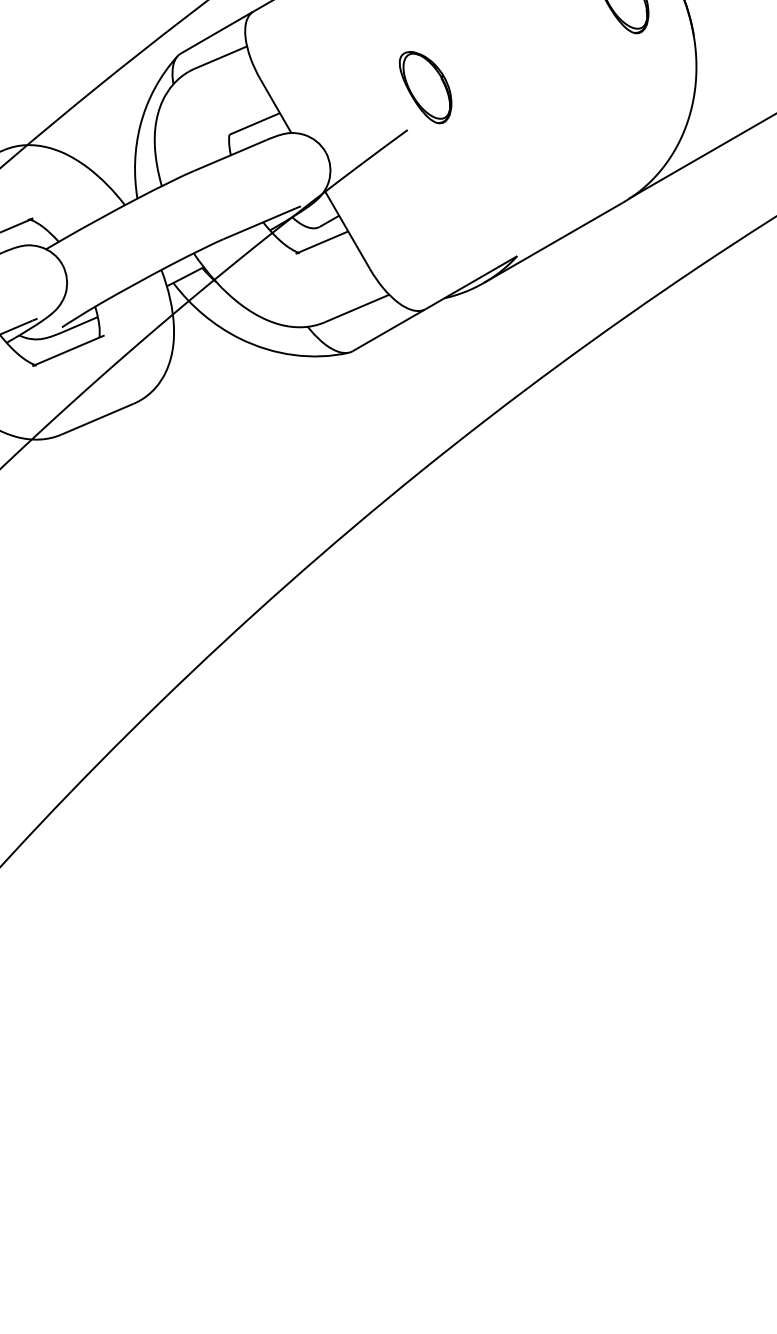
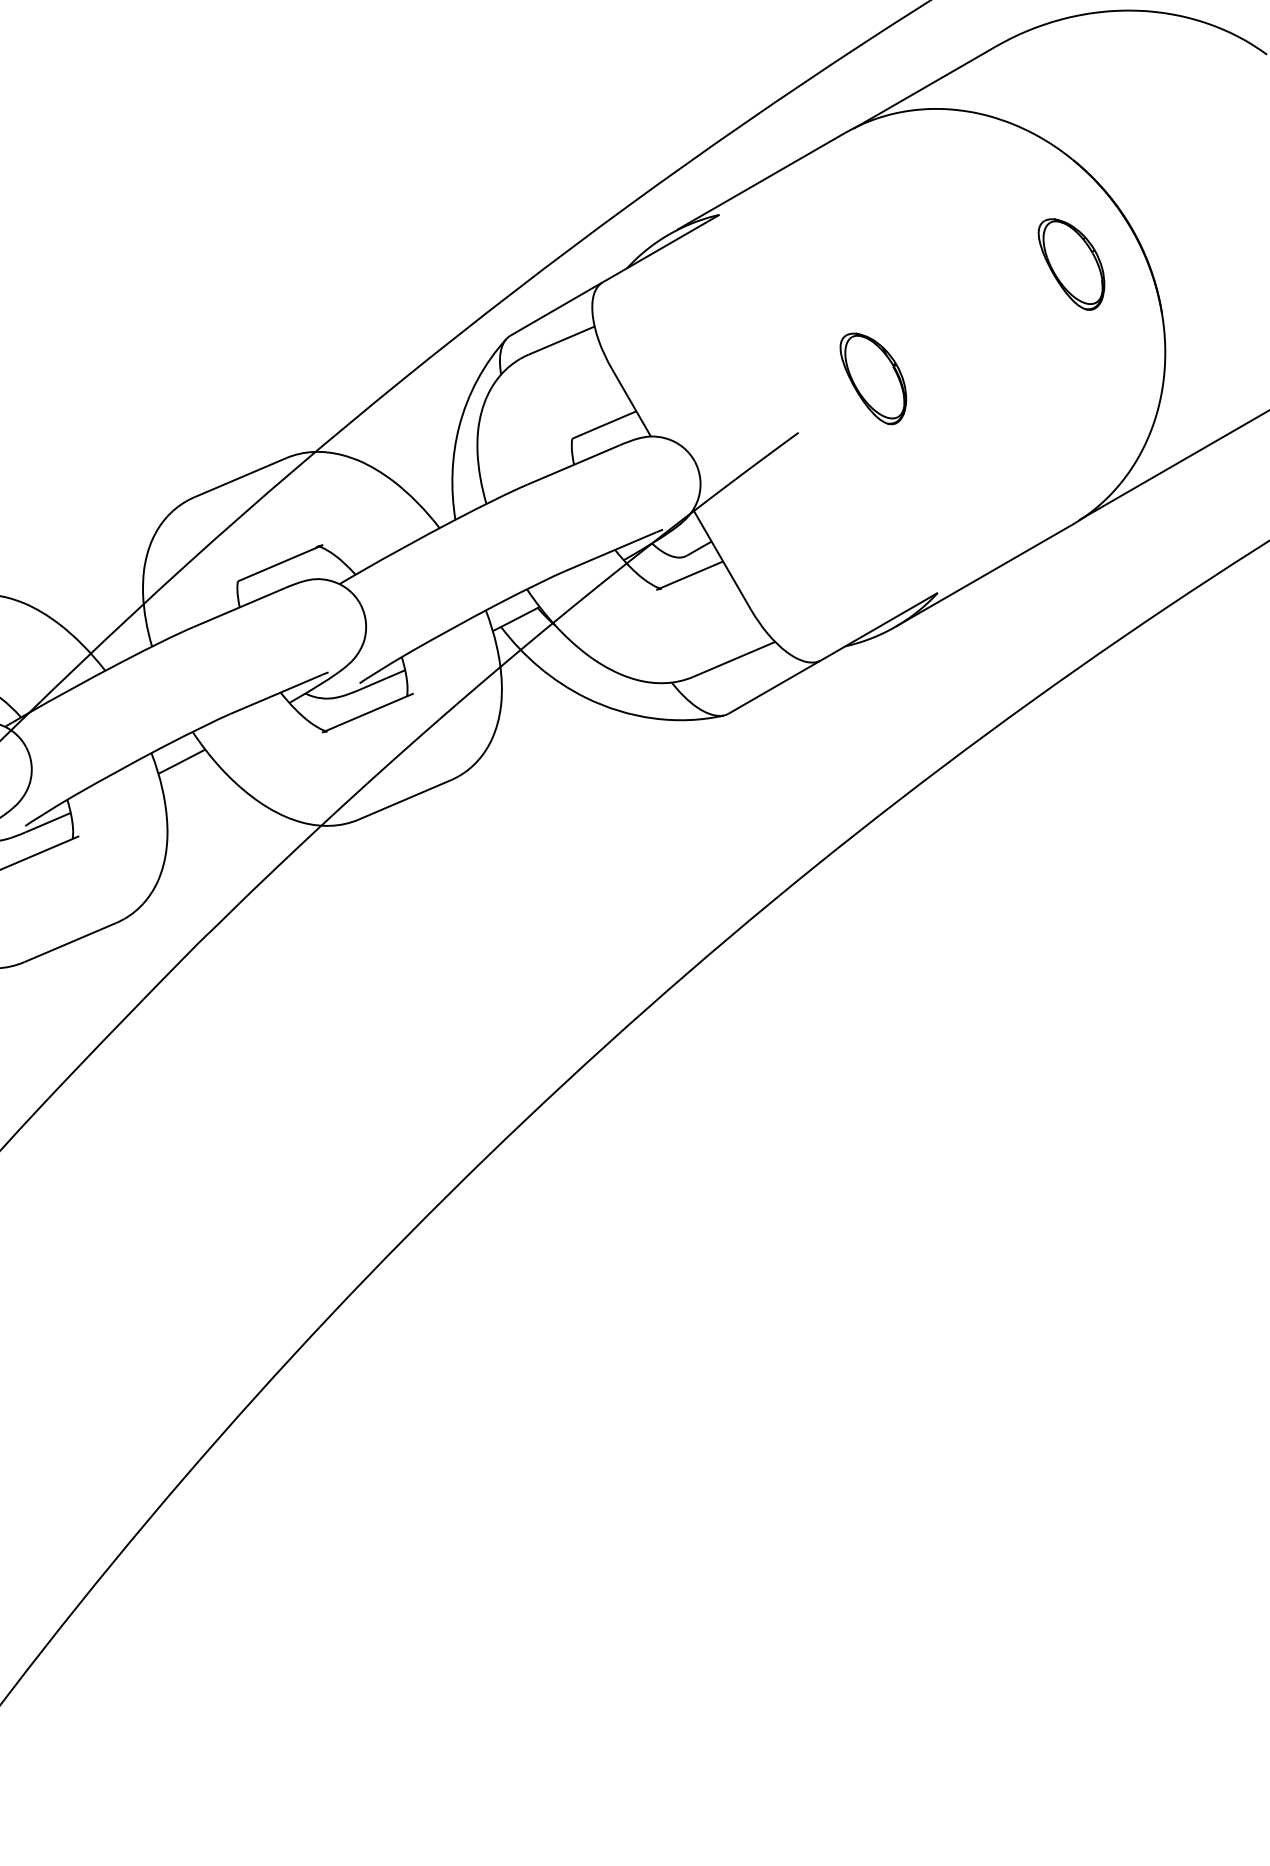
part: (424, 87) -> (872, 378), moved

